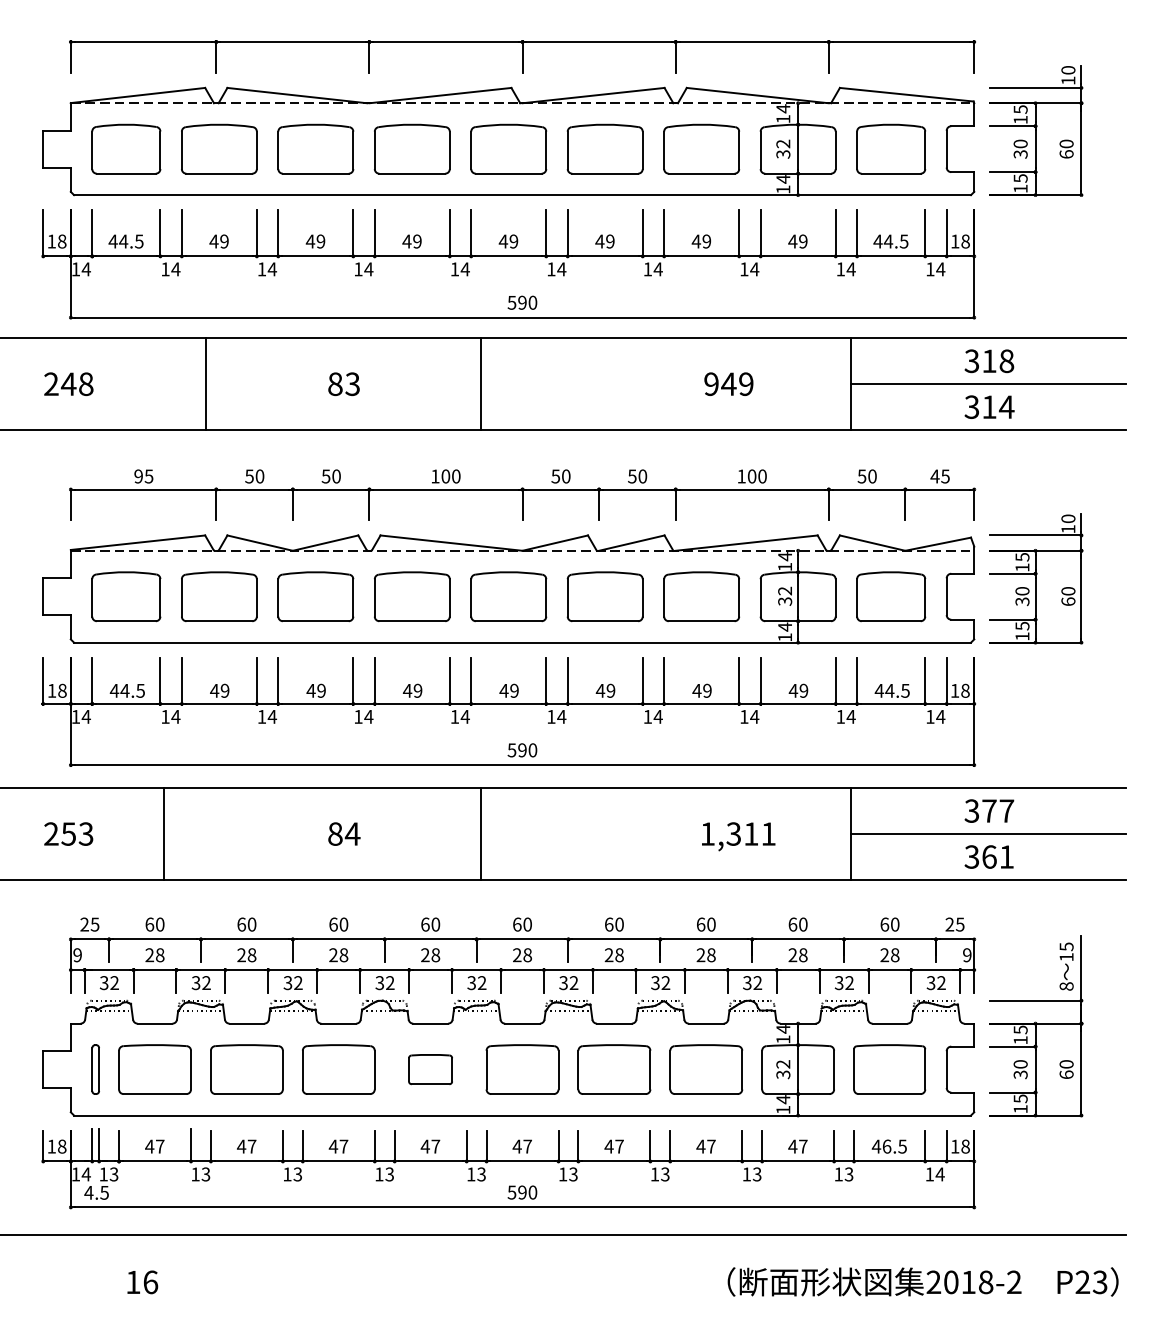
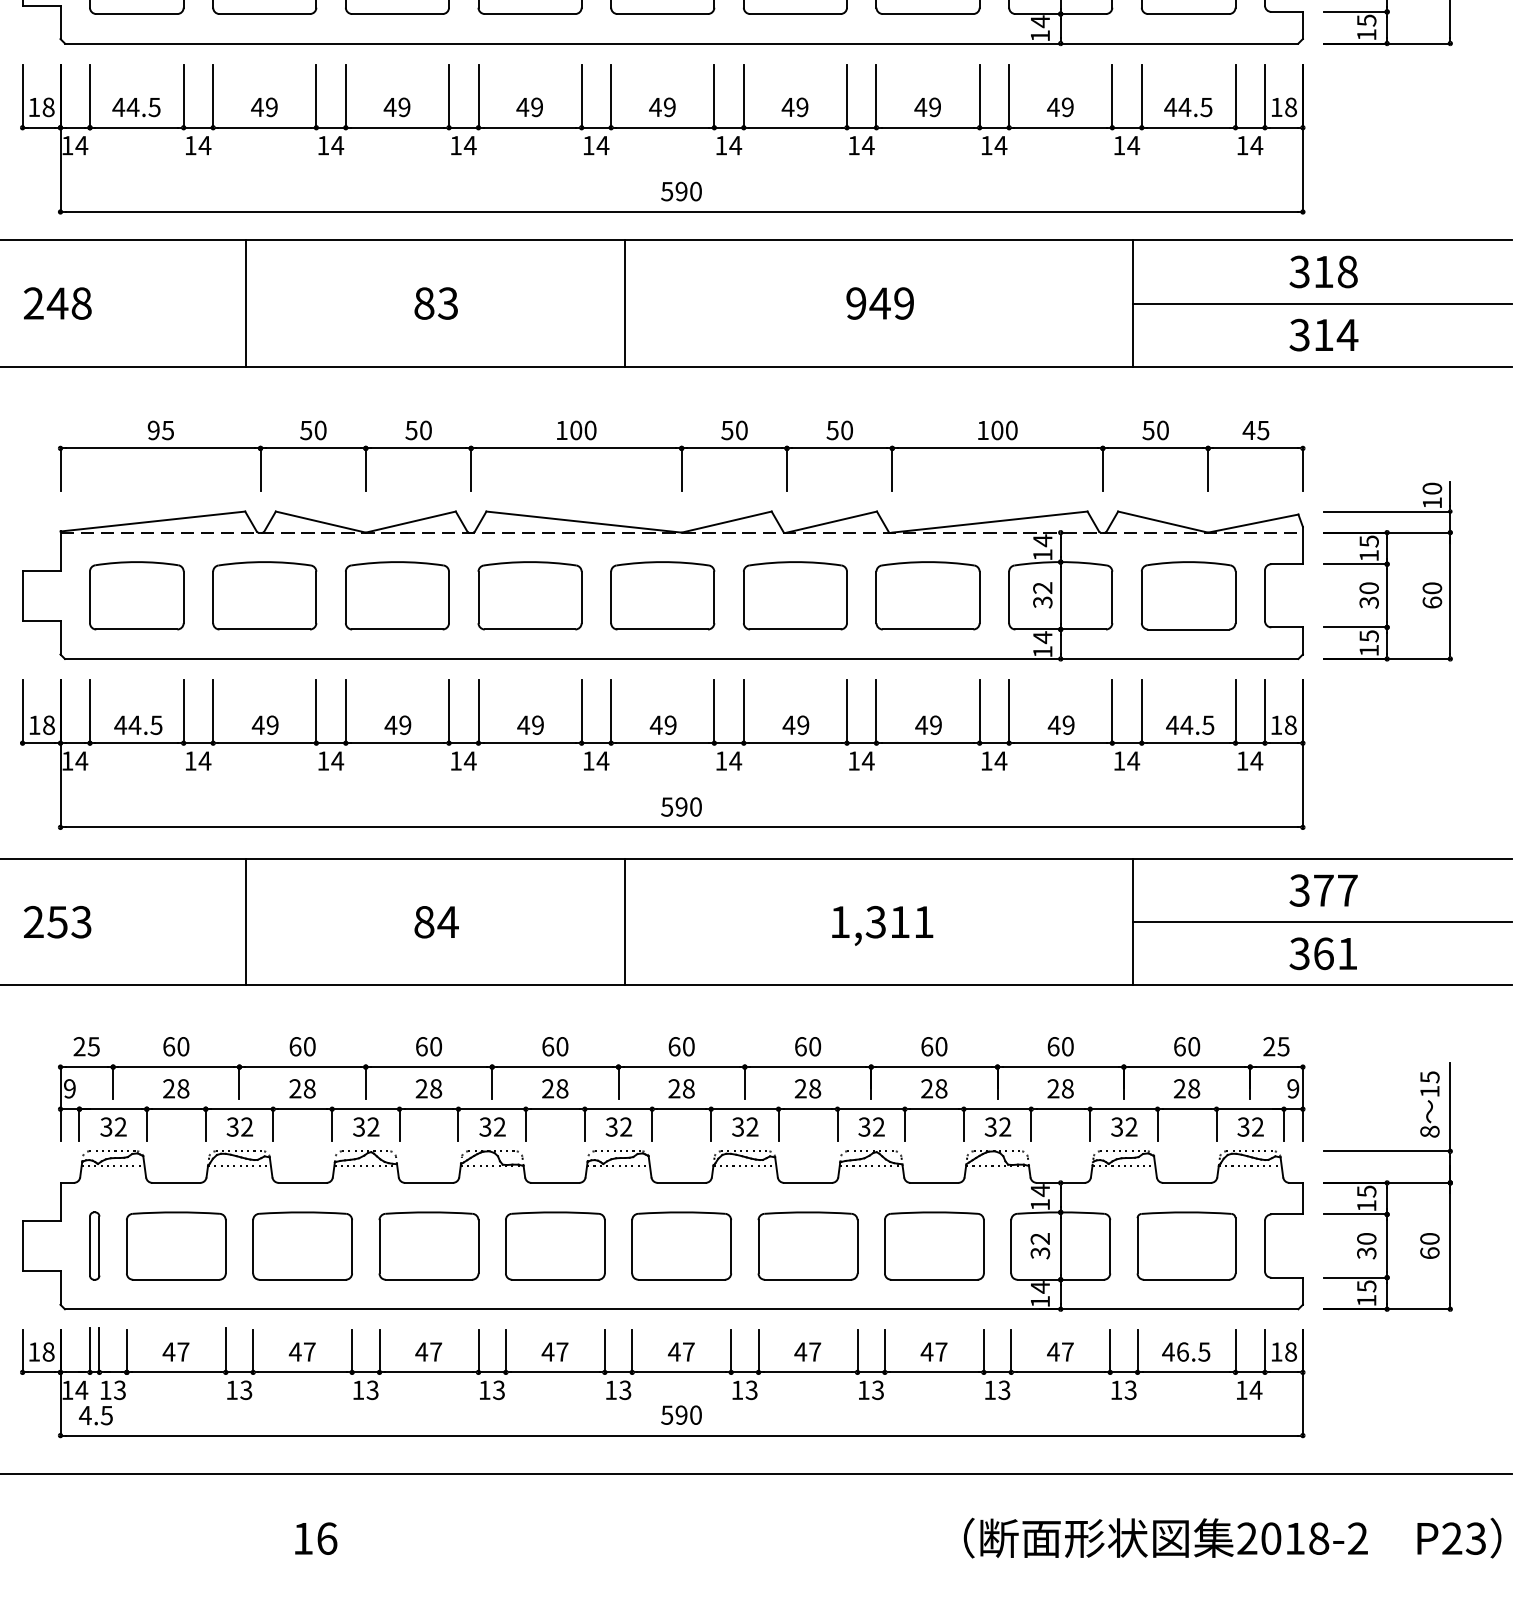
text: (728, 383) -> (879, 302), moved
line: (163, 834) -> (245, 922), moved
text: (738, 836) -> (882, 925), moved
part: (430, 1069) -> (555, 1245), size x1.67
text: (142, 1282) -> (315, 1538), moved

